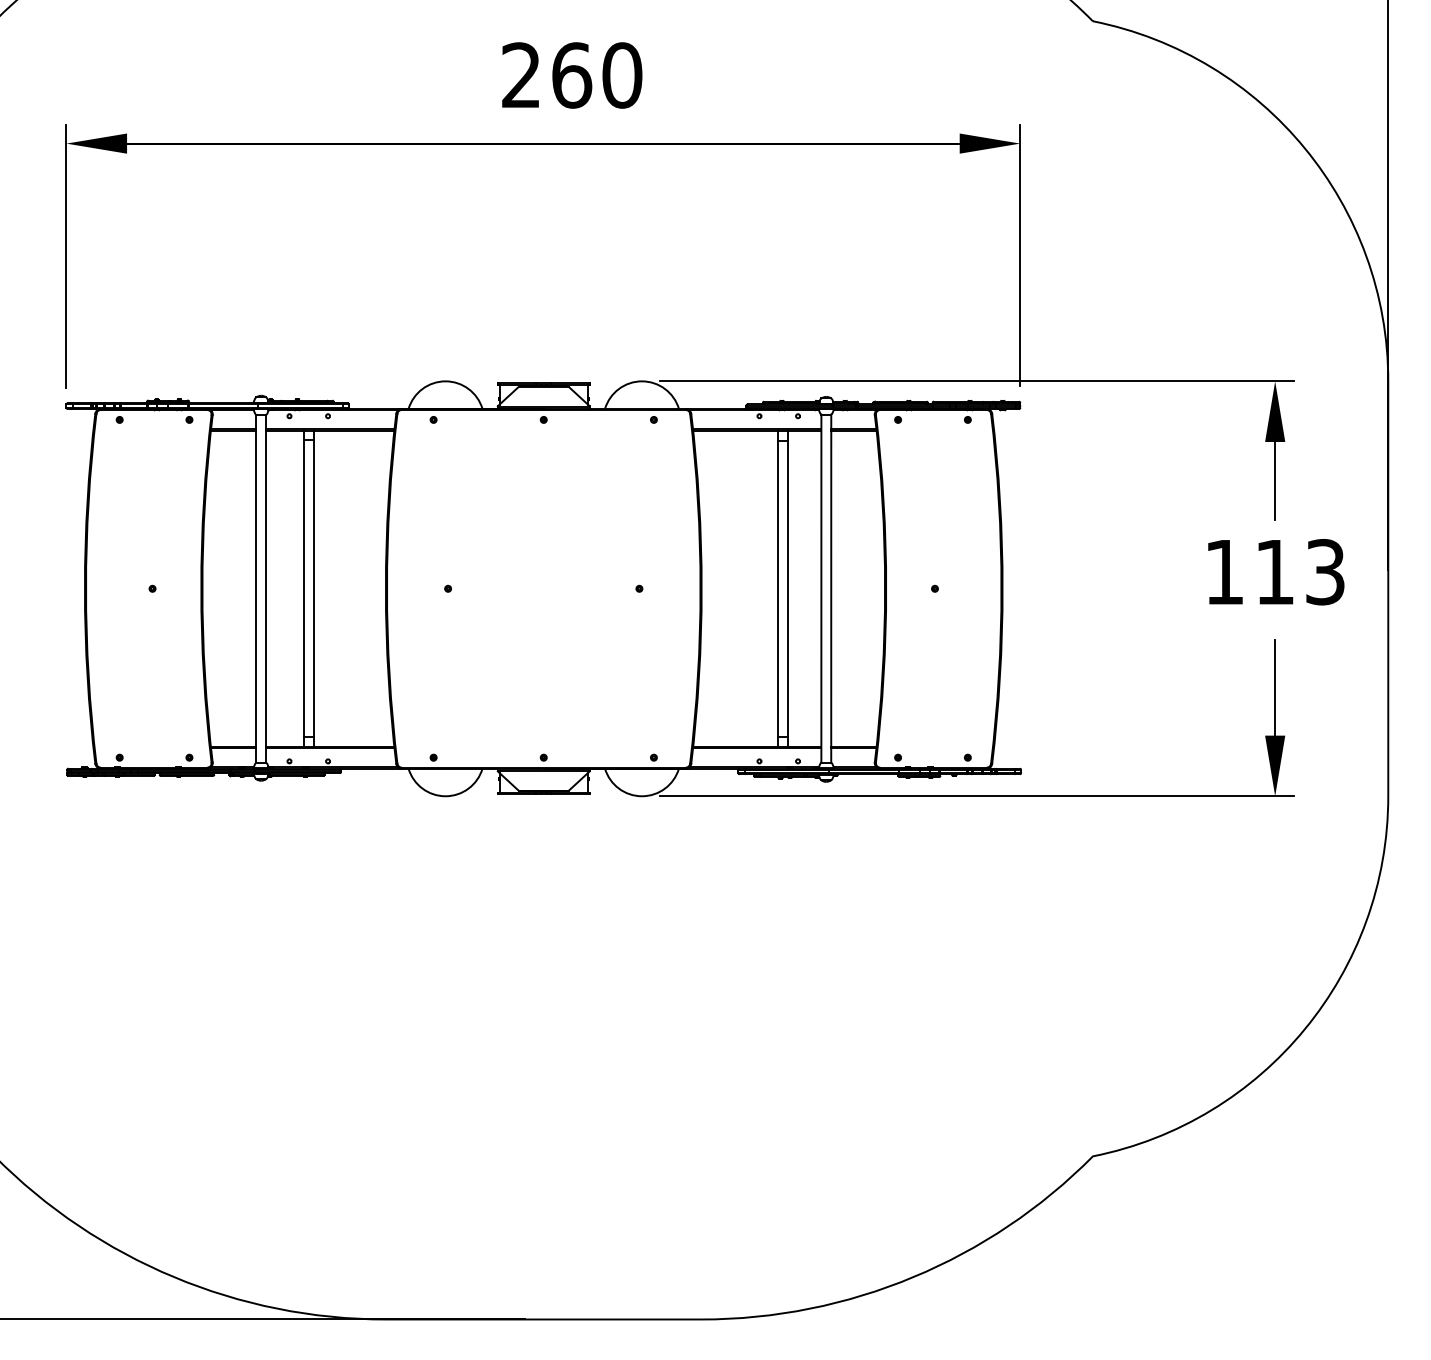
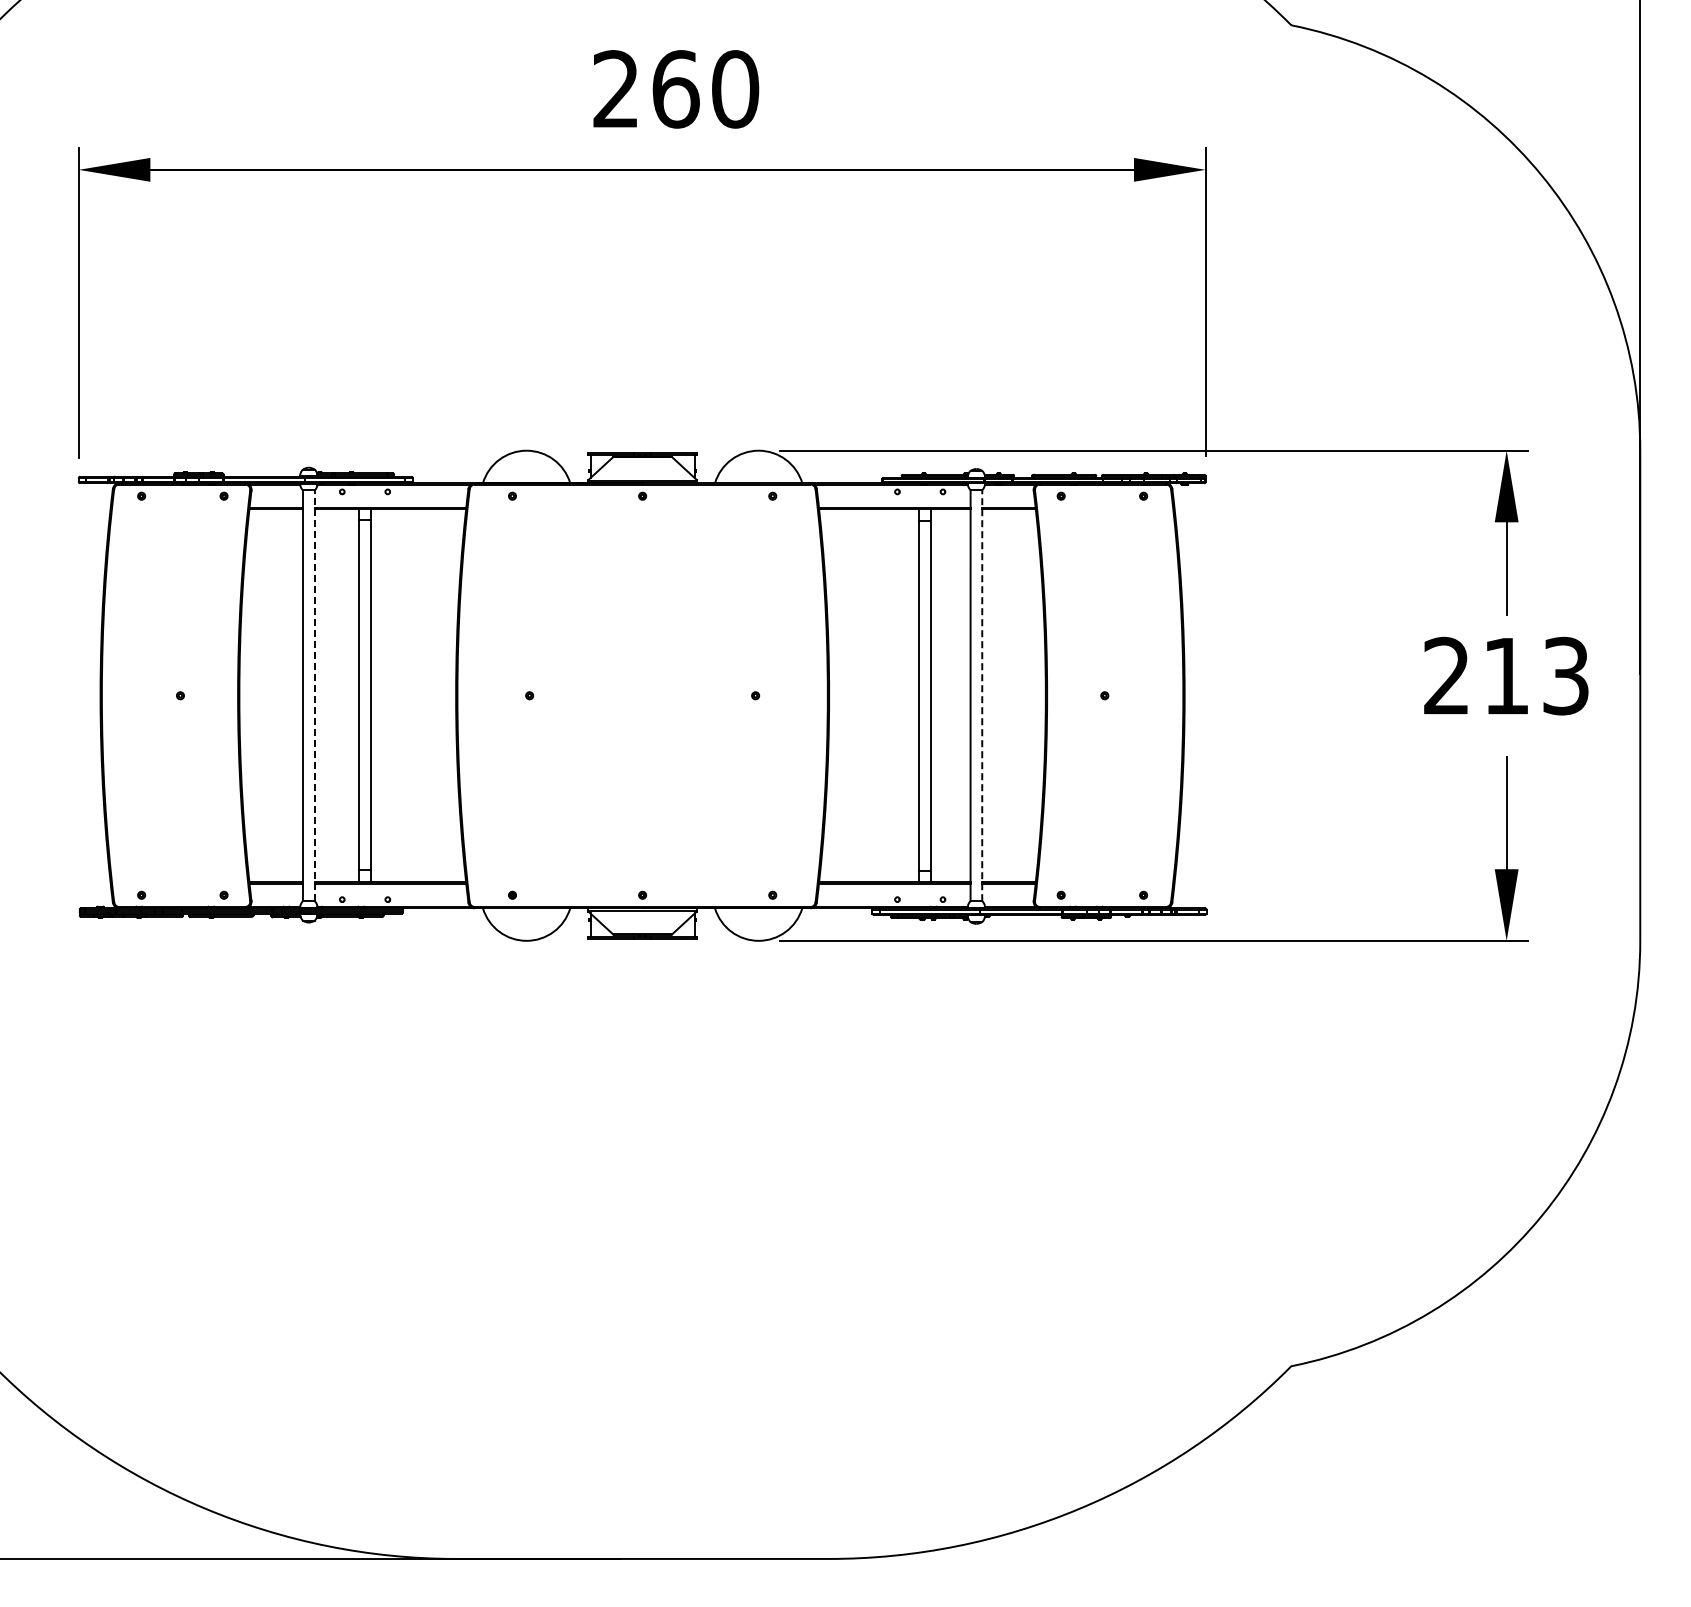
text: (1224, 571) -> (1446, 675), 113 -> 213
line: (266, 588) -> (314, 695), solid -> dashed
line: (831, 588) -> (982, 695), solid -> dashed

